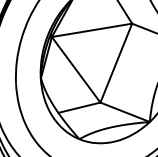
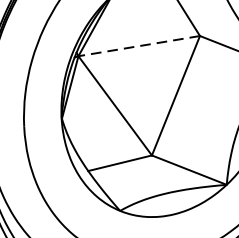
line: (92, 30) -> (139, 46), solid -> dashed

